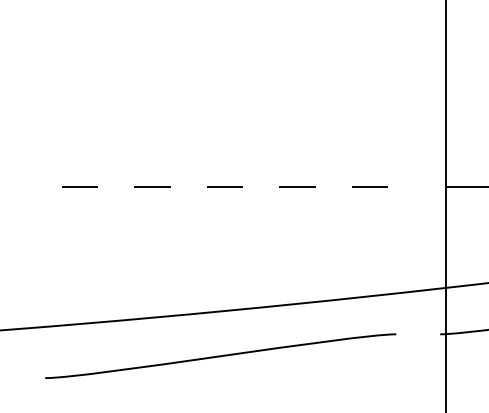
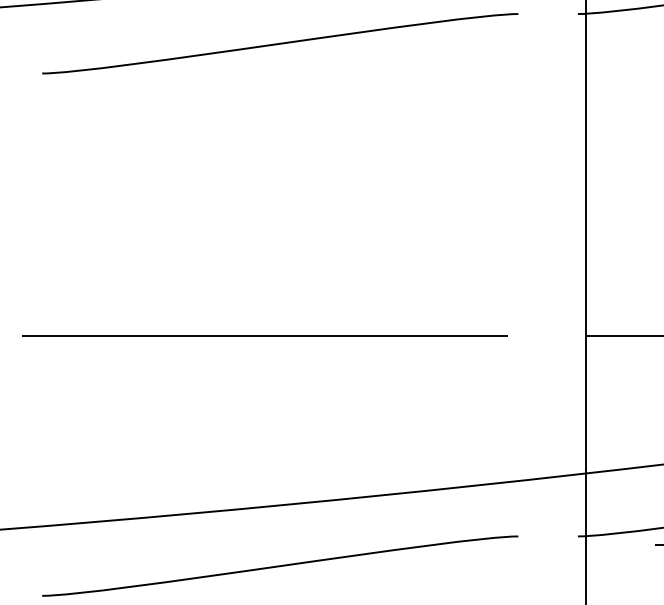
line: (209, 186) -> (265, 336), dashed -> solid

